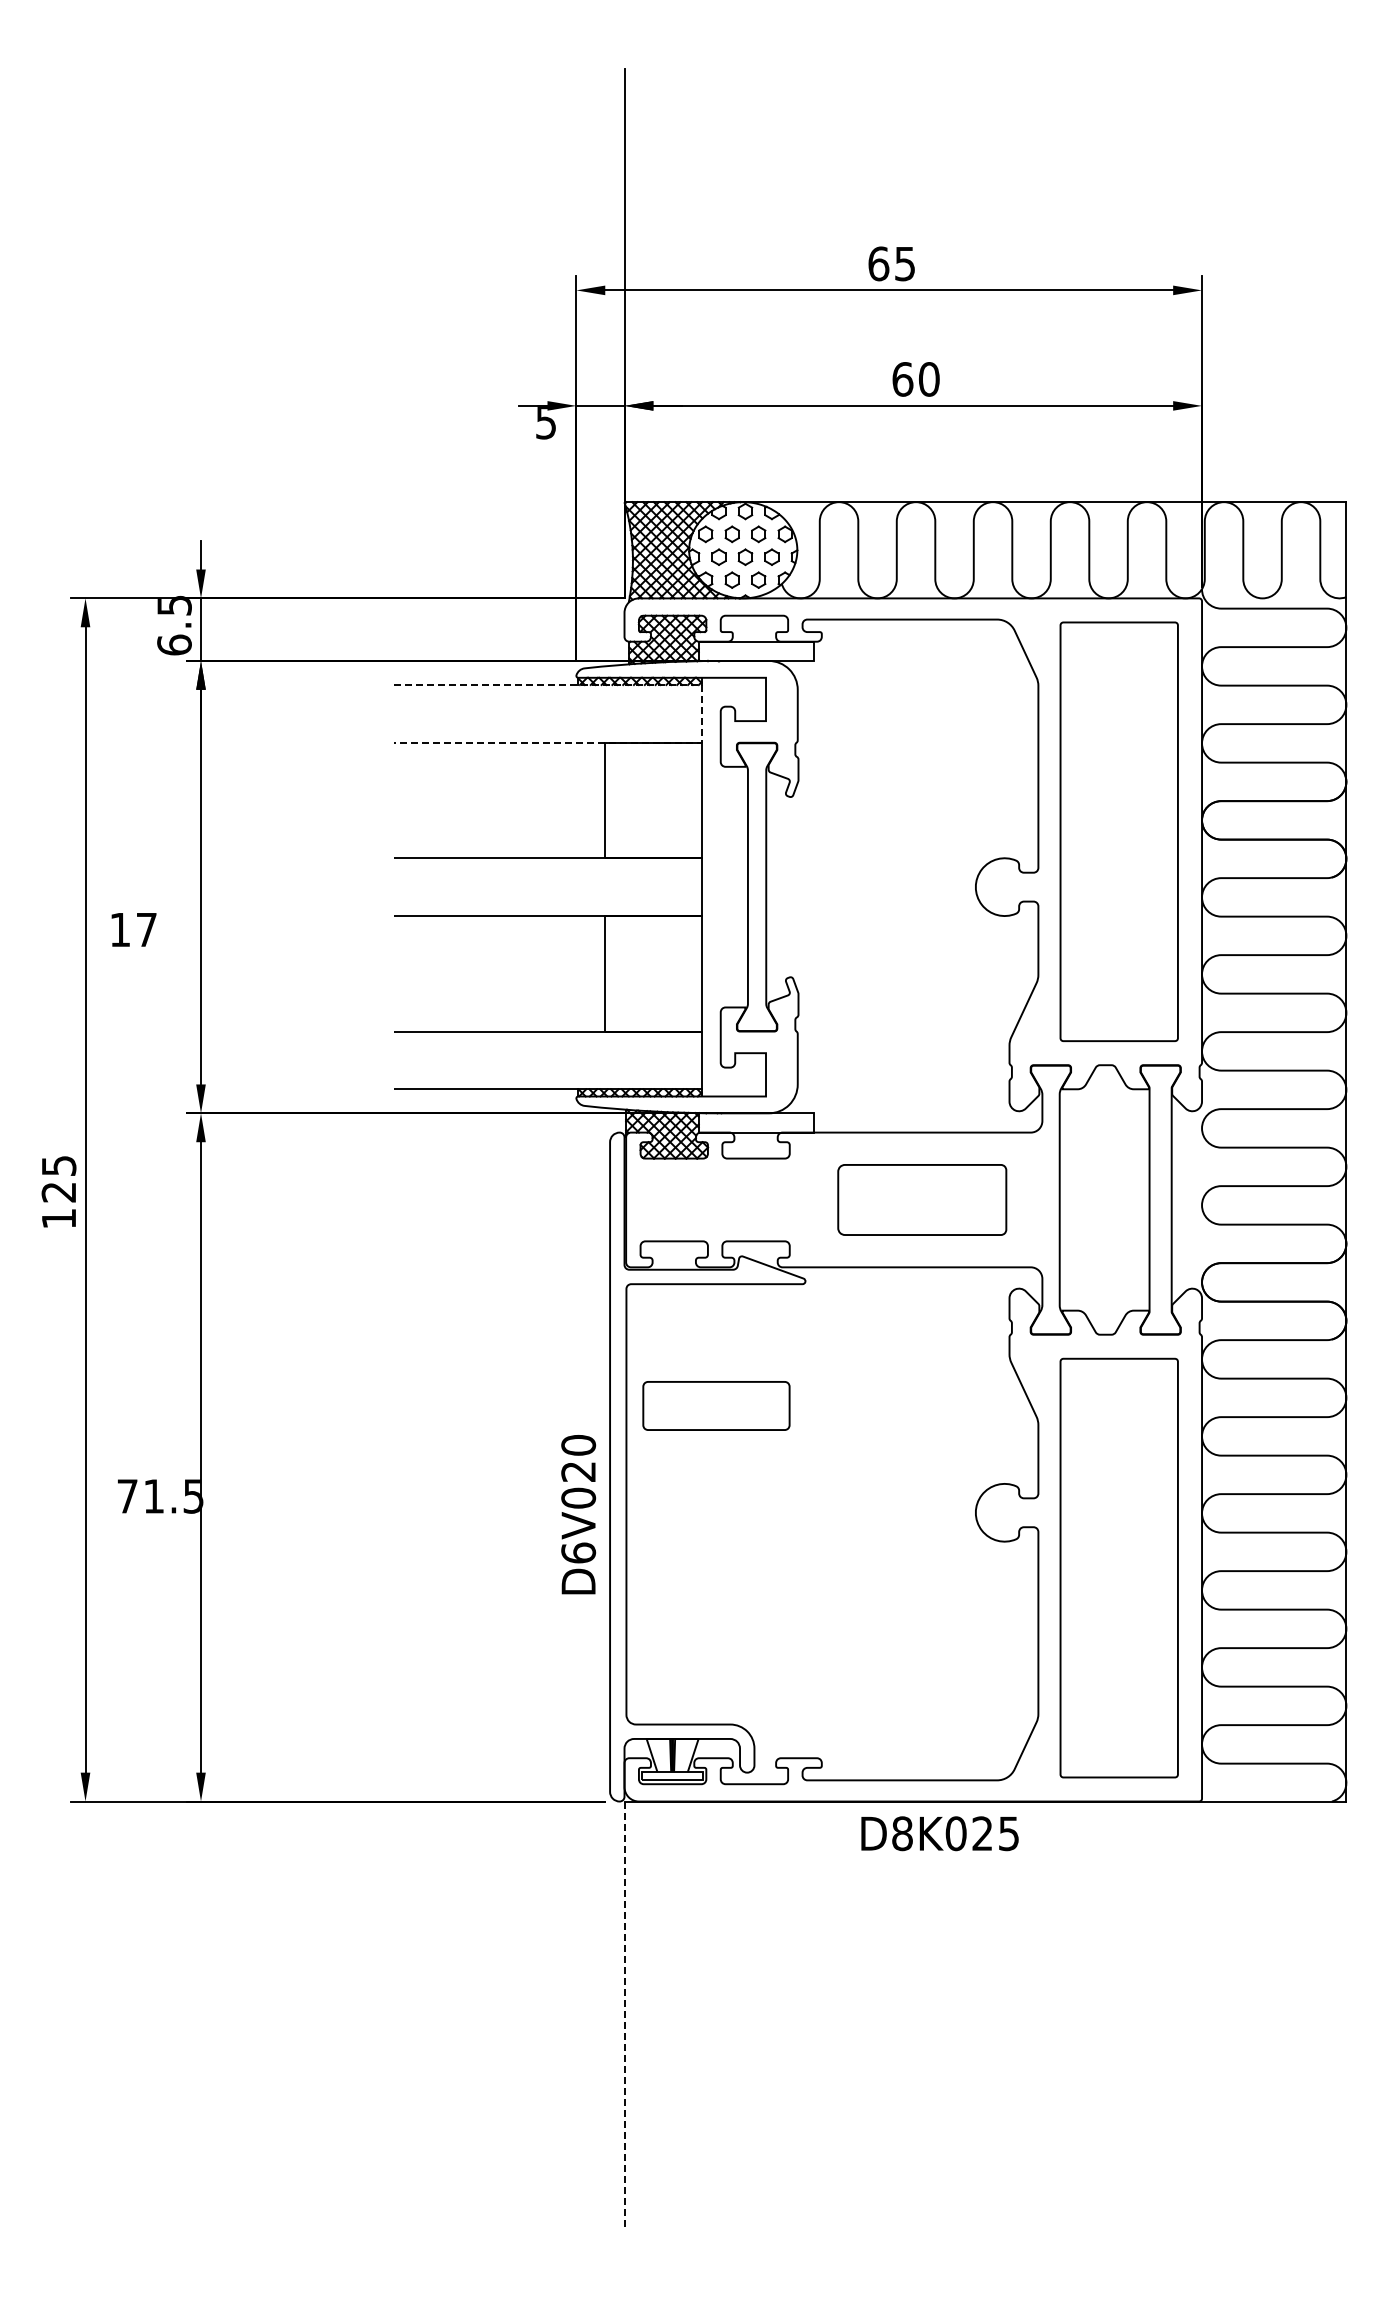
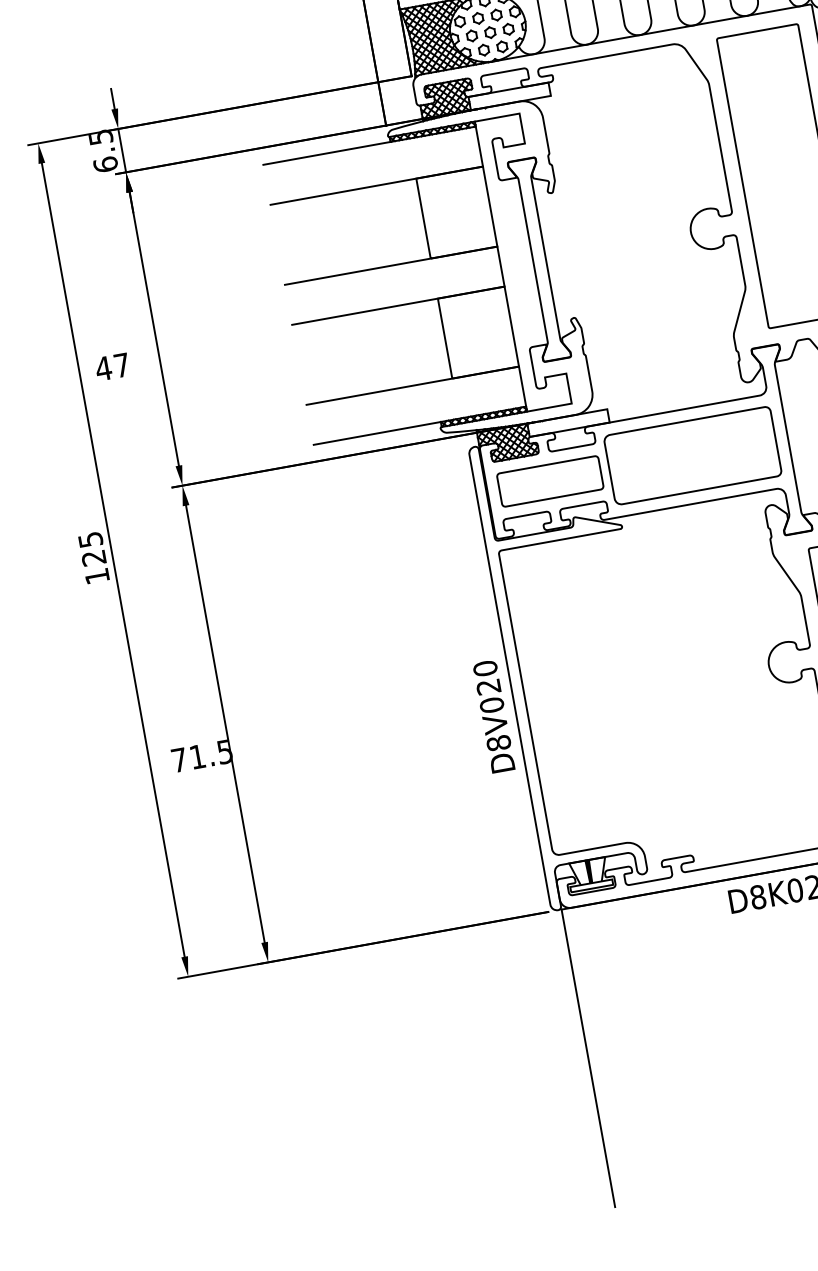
line: (701, 713) -> (479, 146), dashed -> solid
text: (120, 929) -> (103, 368), 17 -> 47
part: (922, 1199) -> (692, 455), size x1.43
part: (716, 1405) -> (550, 481), moved
text: (578, 1552) -> (498, 742), D6V020 -> D8V020
line: (624, 2016) -> (588, 1058), dashed -> solid

